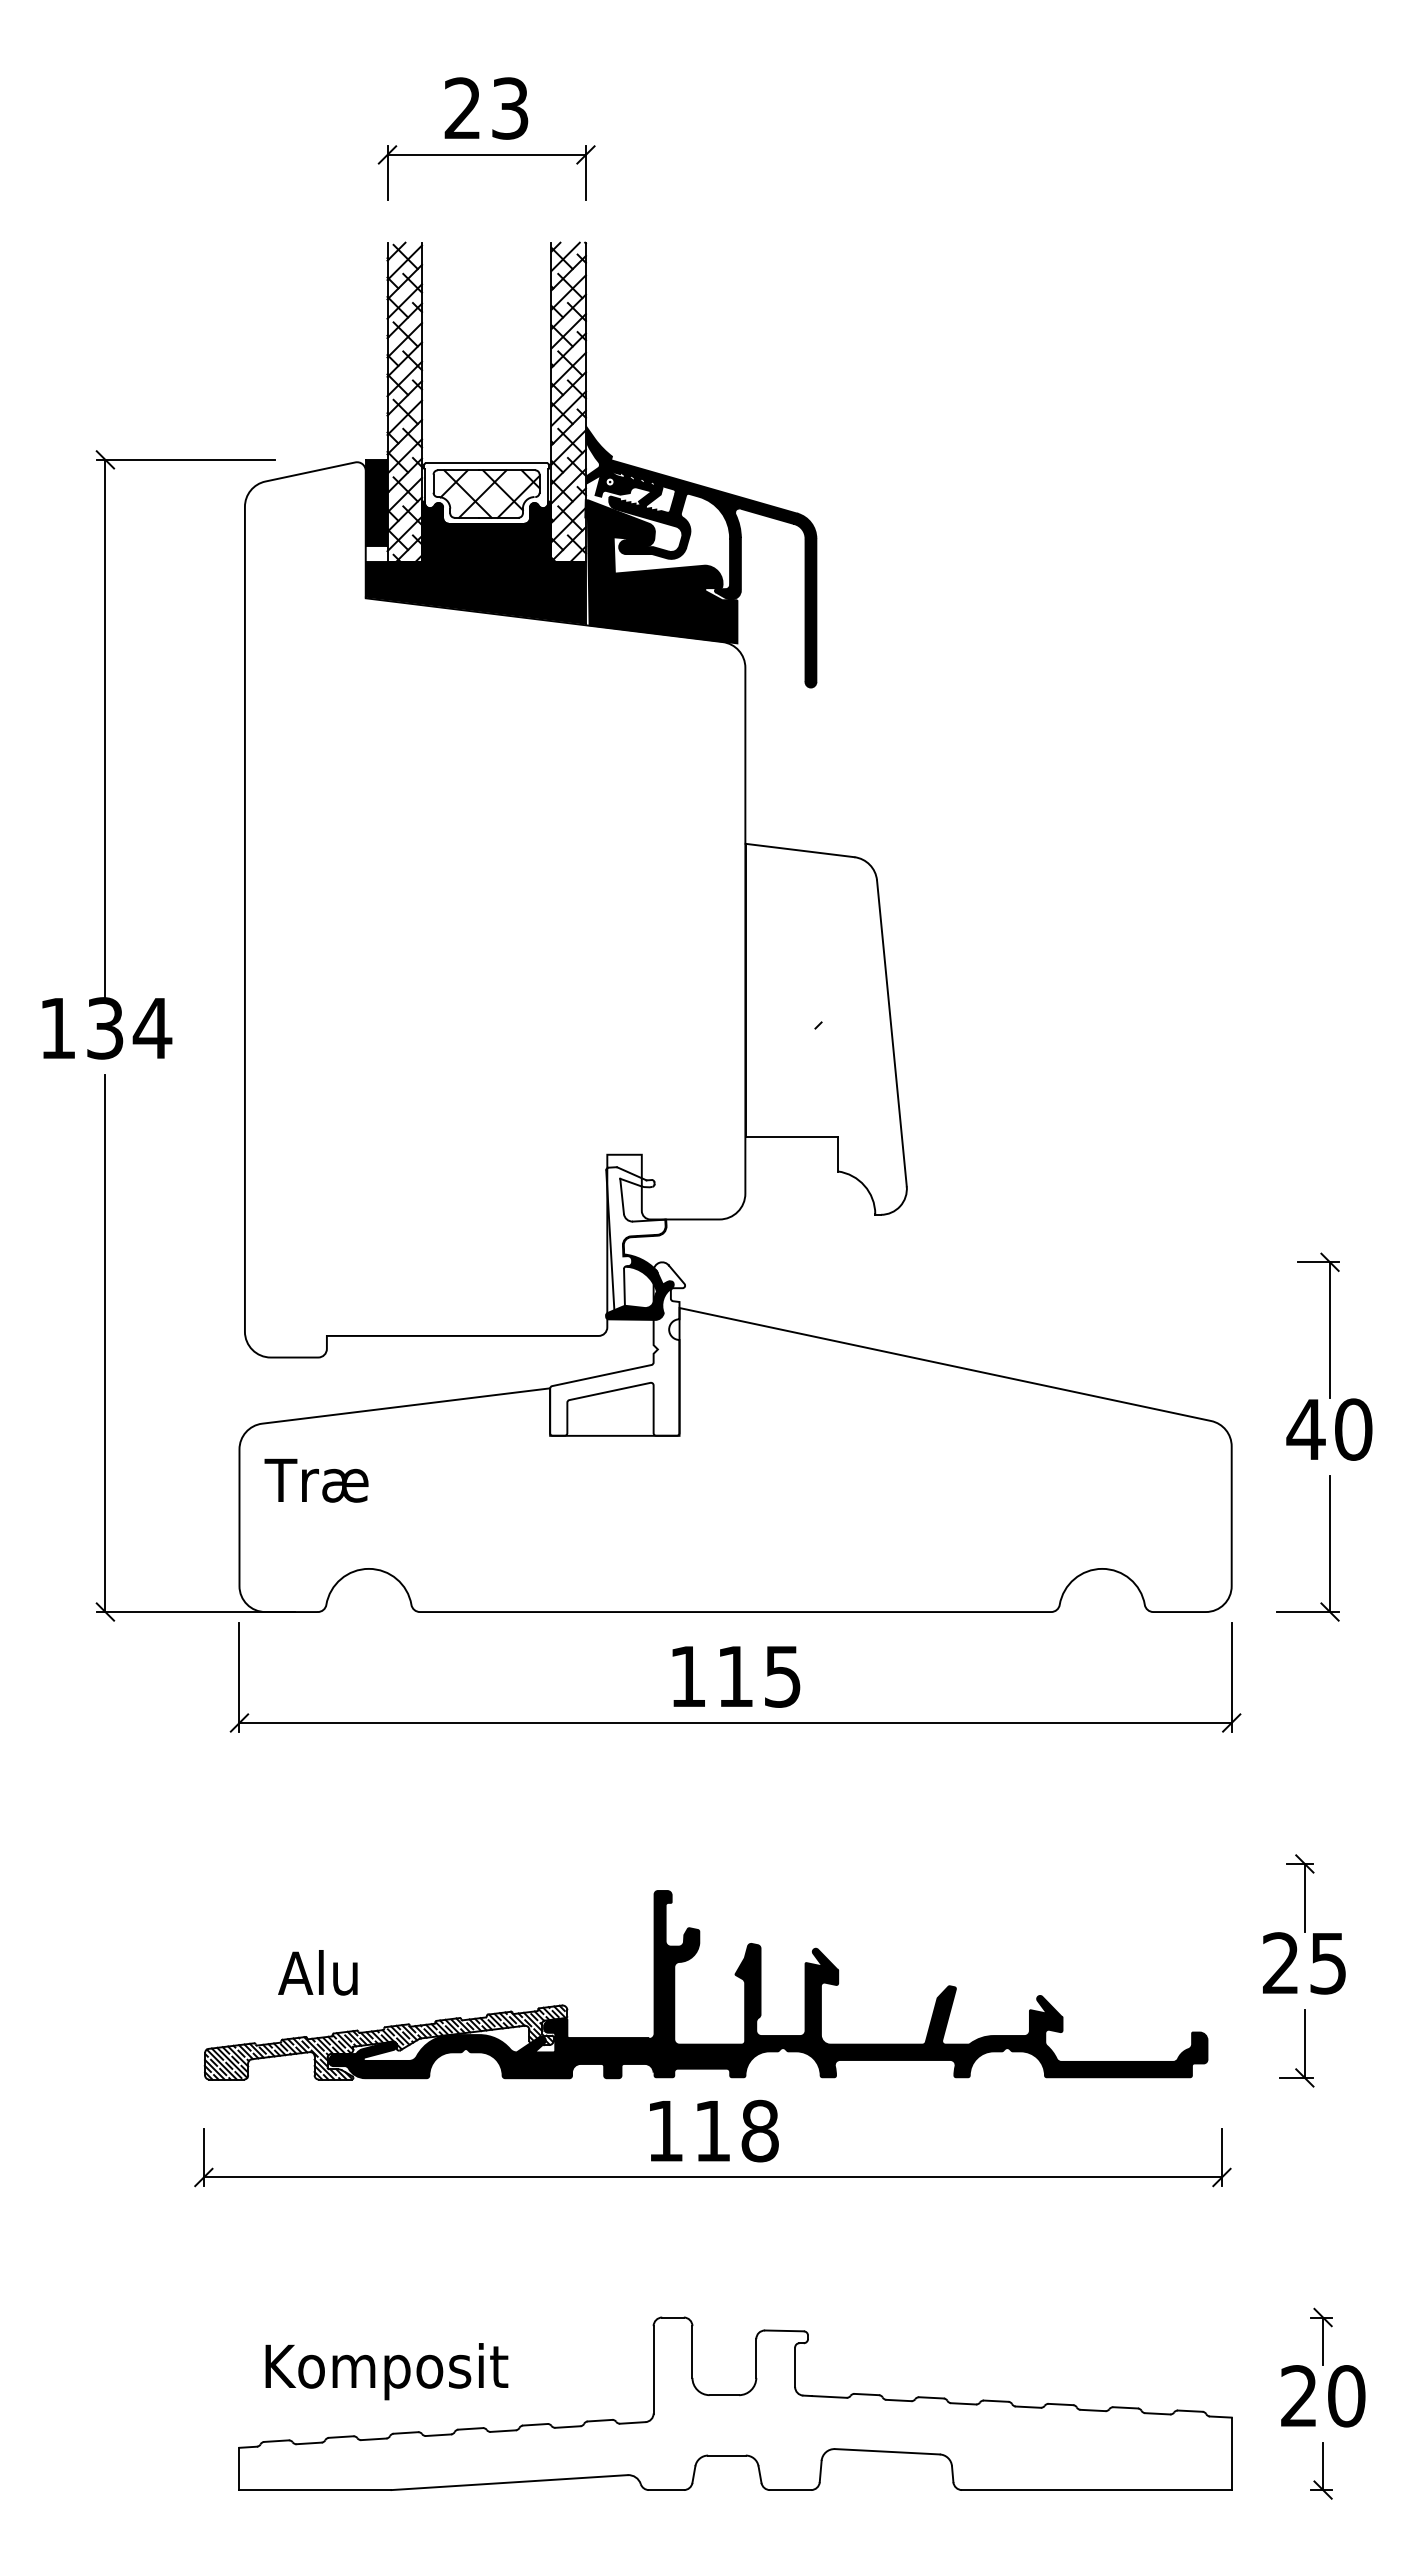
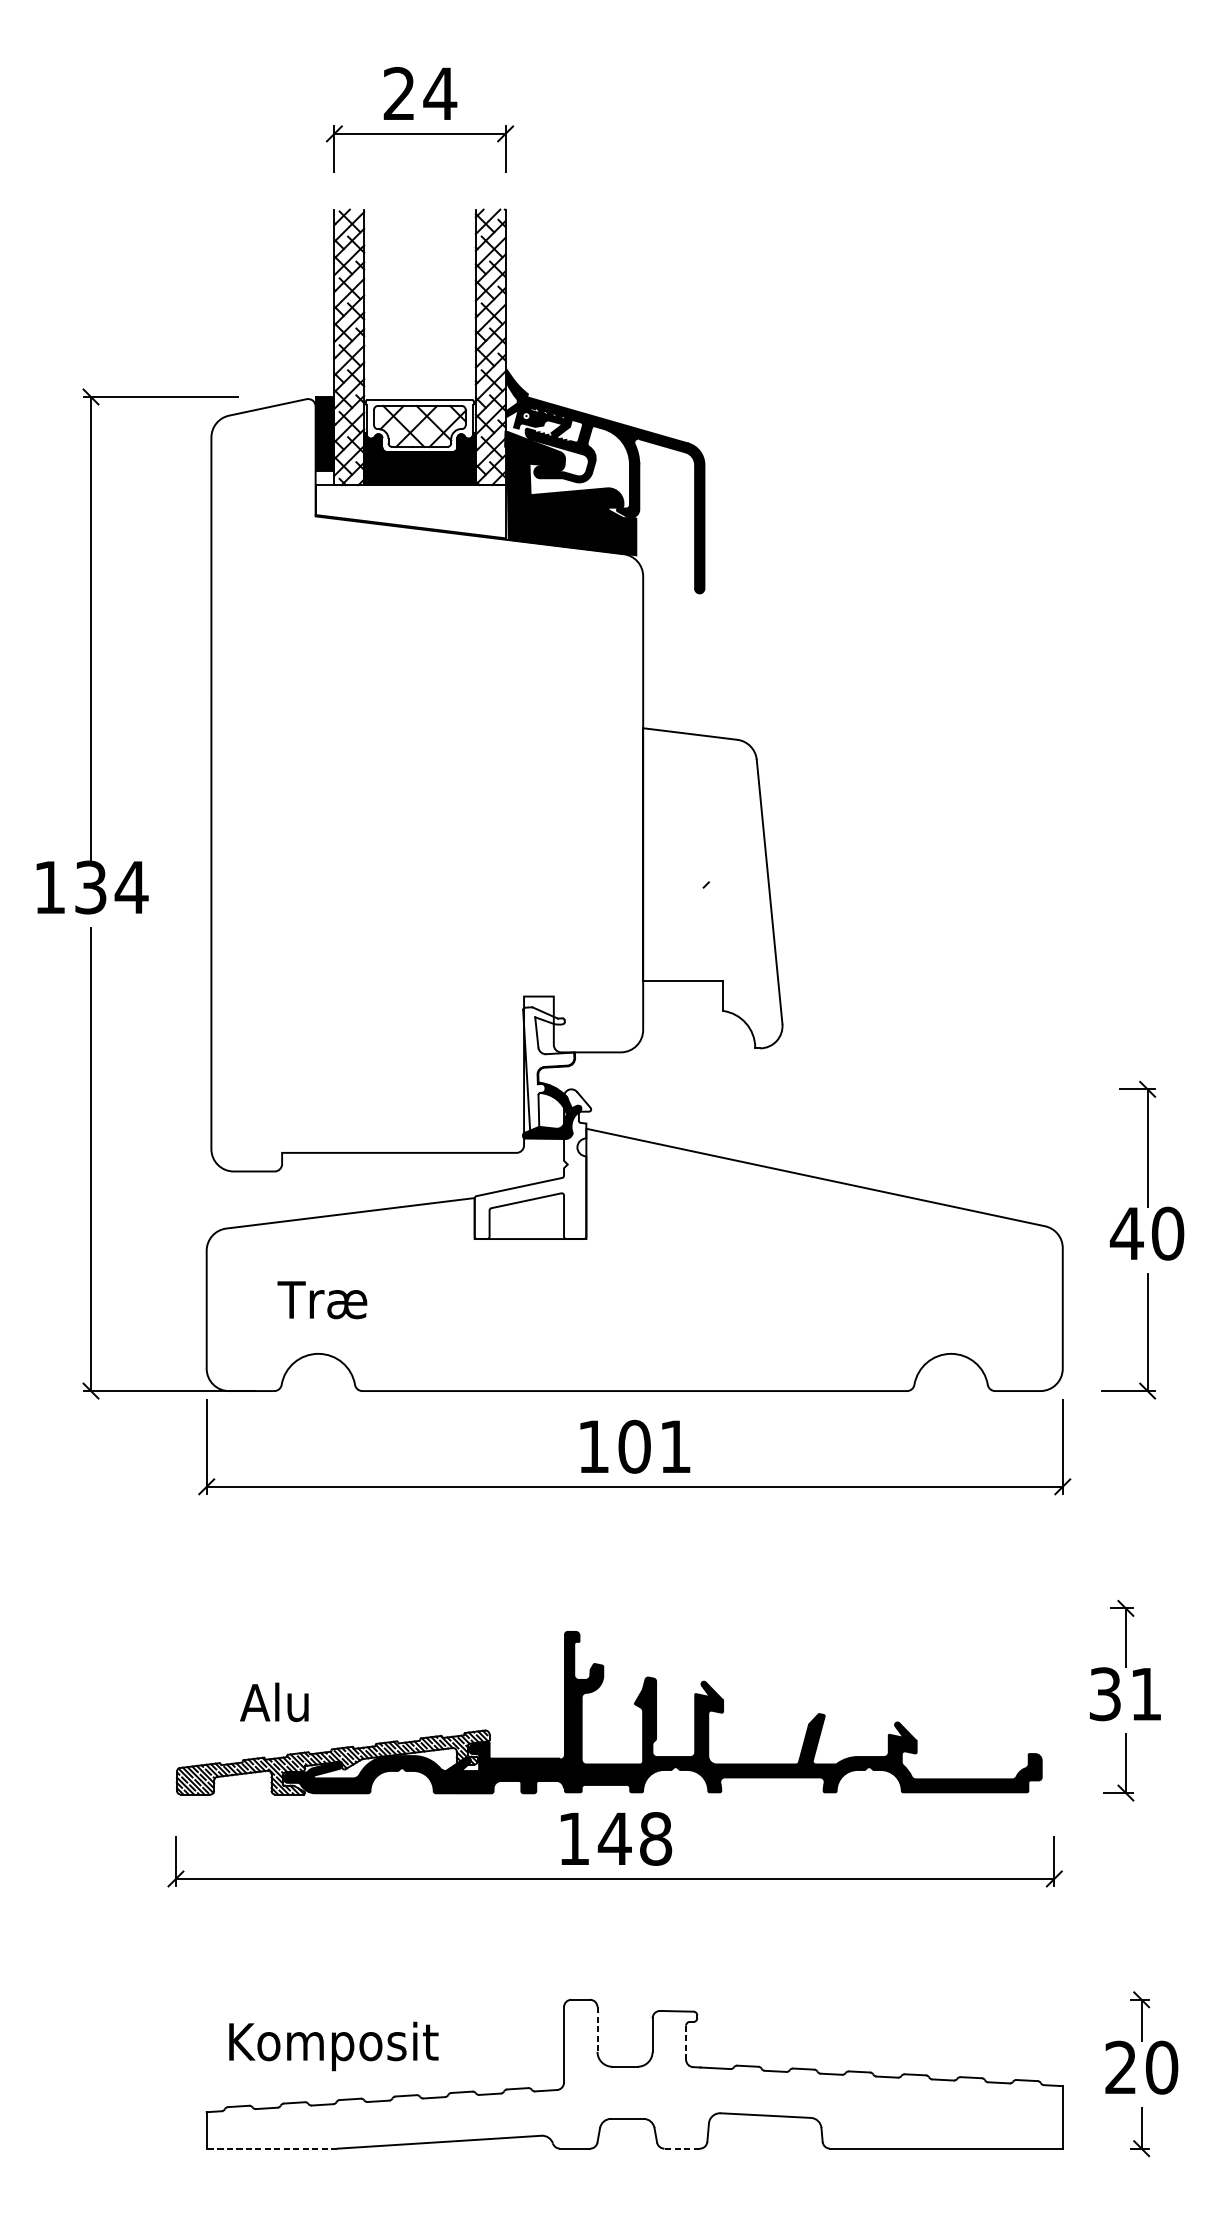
text: (509, 108) -> (439, 93), 23 -> 24
fill: (475, 592) -> (410, 511), removed
text: (316, 1480) -> (322, 1300), moved
text: (758, 1676) -> (654, 1446), 115 -> 101
text: (1304, 1963) -> (1125, 1694), 25 -> 31
text: (712, 2131) -> (614, 1839), 118 -> 148
line: (692, 2352) -> (597, 2029), solid -> dashed
line: (795, 2367) -> (686, 2042), solid -> dashed
line: (315, 2490) -> (272, 2149), solid -> dashed
line: (790, 2490) -> (682, 2149), solid -> dashed

